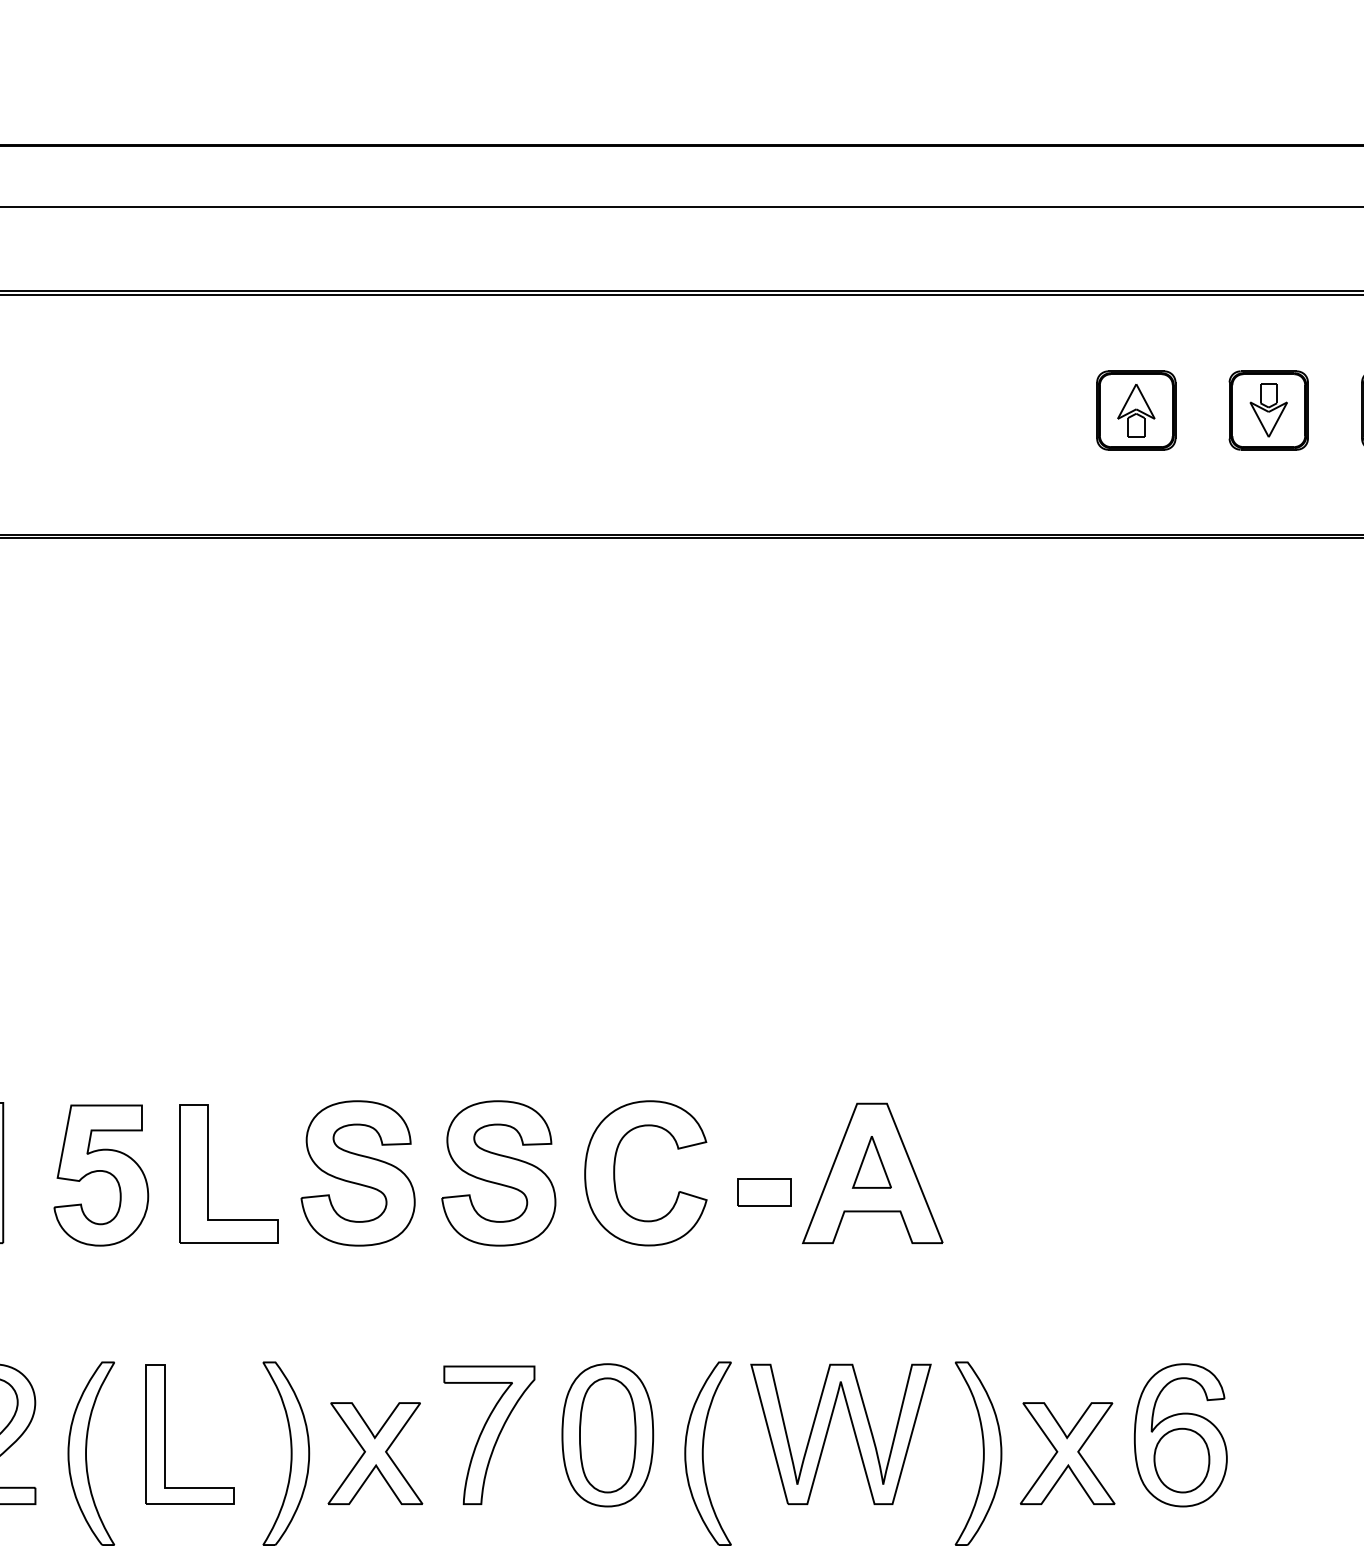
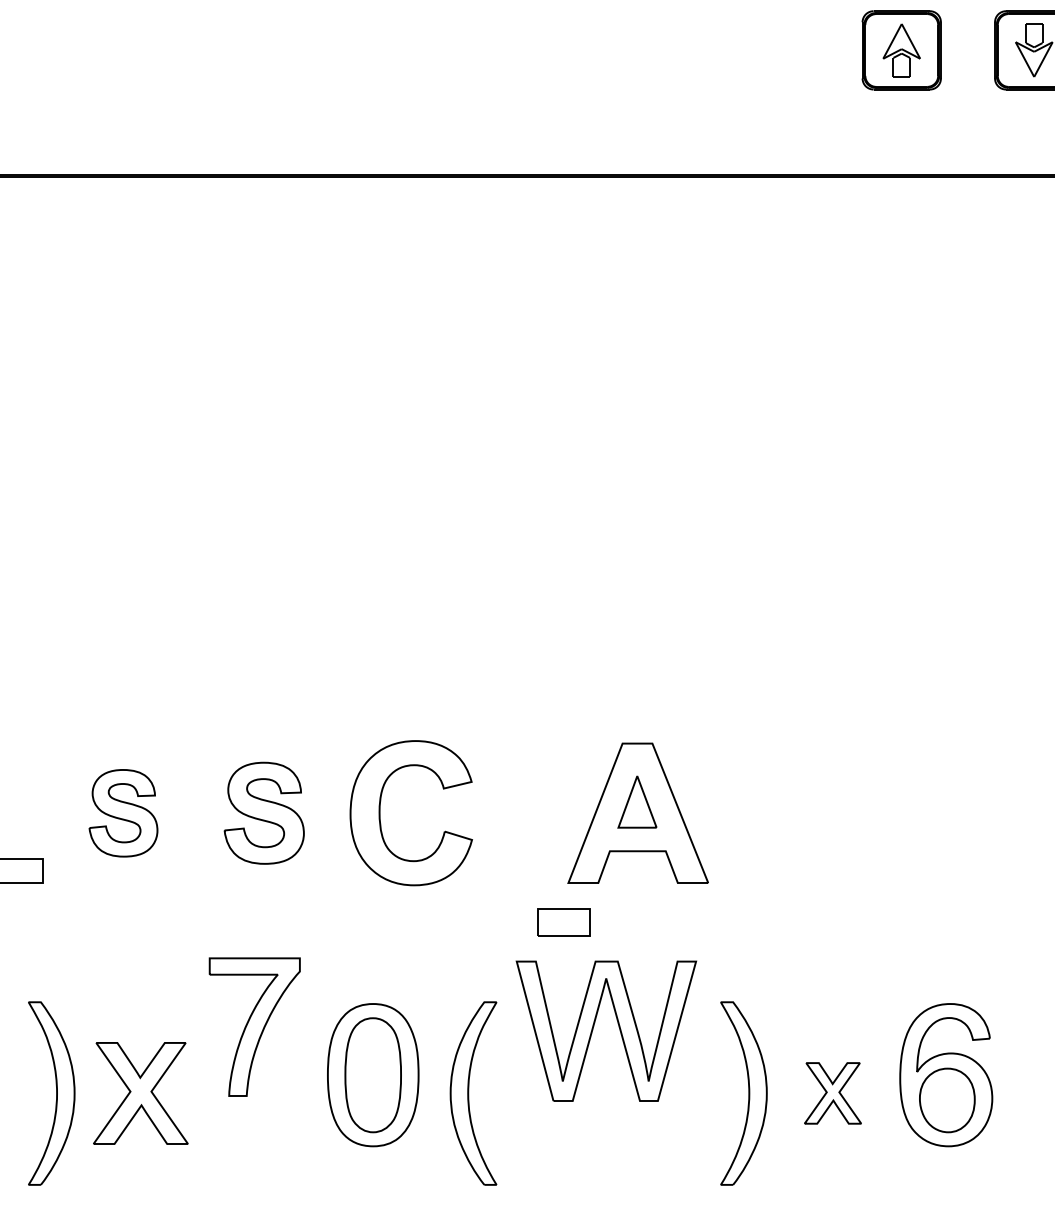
part: (357, 1173) -> (122, 813), size x0.6
part: (498, 1173) -> (263, 813), size x0.7
part: (764, 1192) -> (563, 922), moved
part: (829, 1428) -> (594, 1025), moved
part: (489, 1434) -> (254, 1026), moved
part: (1067, 1453) -> (832, 1093), size x0.6

